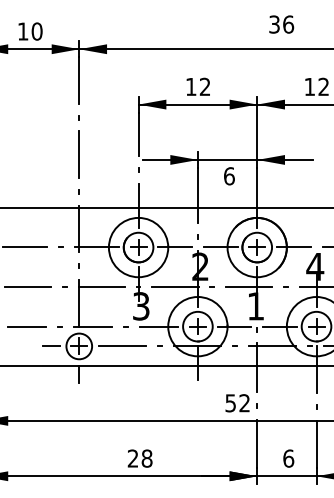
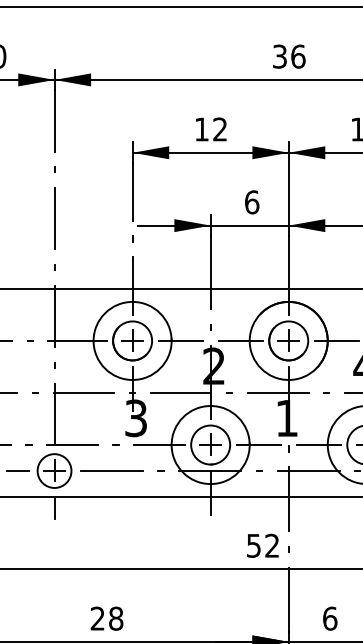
text: (281, 24) -> (289, 56), moved
text: (229, 176) -> (252, 202), moved
text: (139, 458) -> (106, 618), moved

